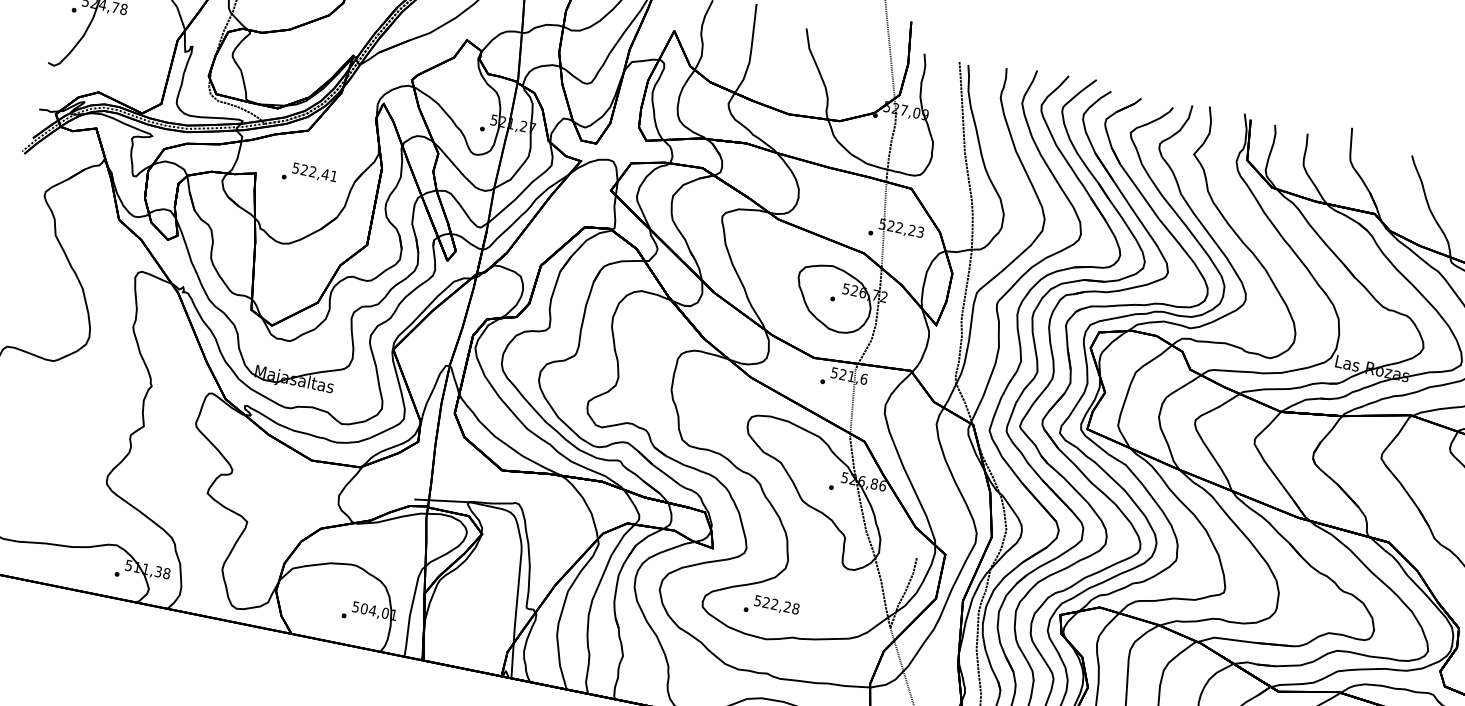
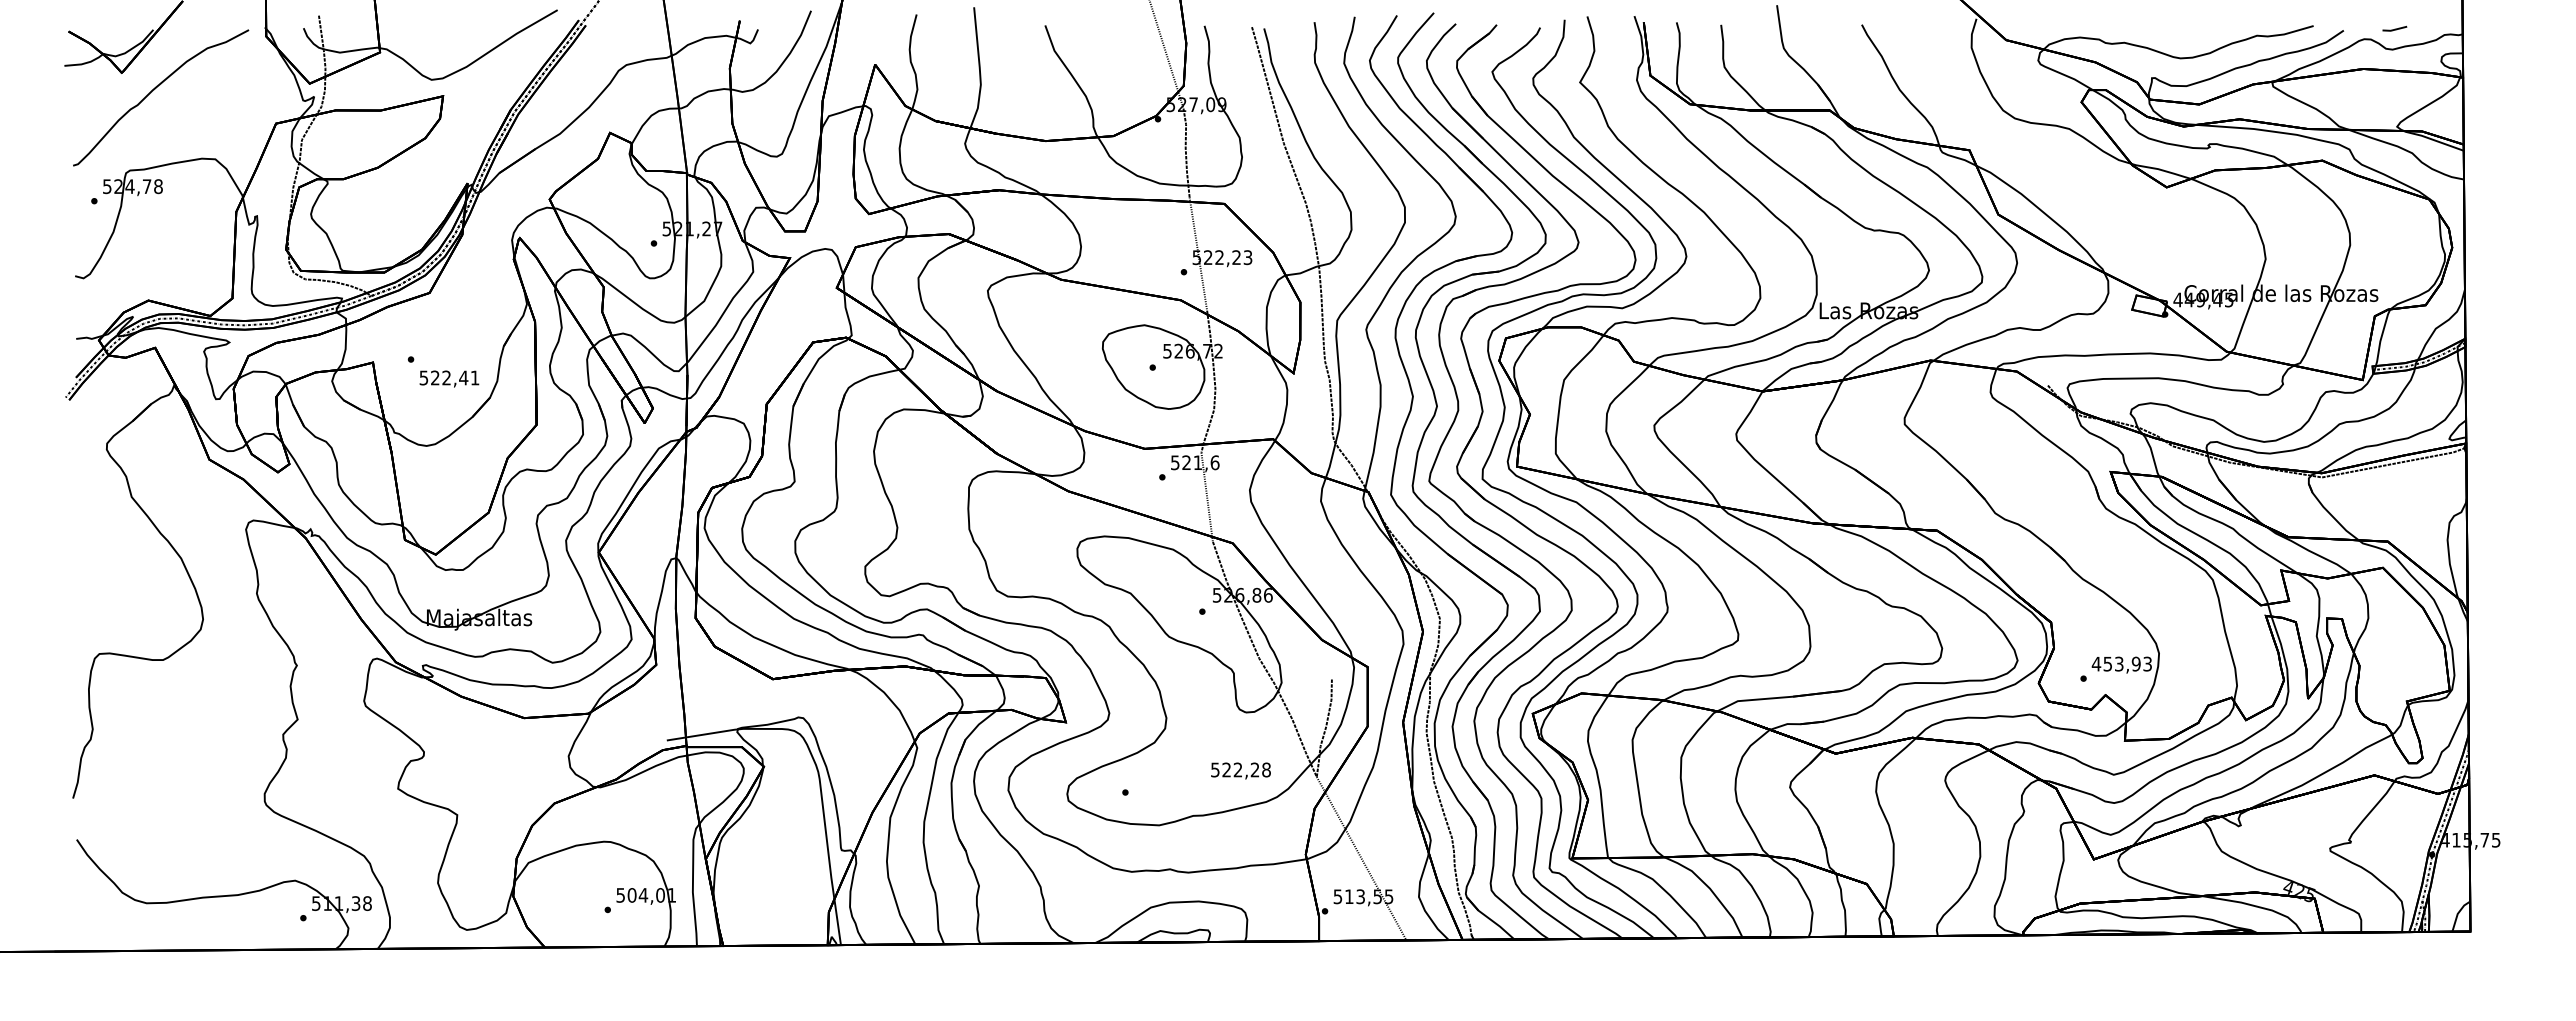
text: (314, 172) -> (449, 378), moved
text: (776, 605) -> (1240, 770), moved

